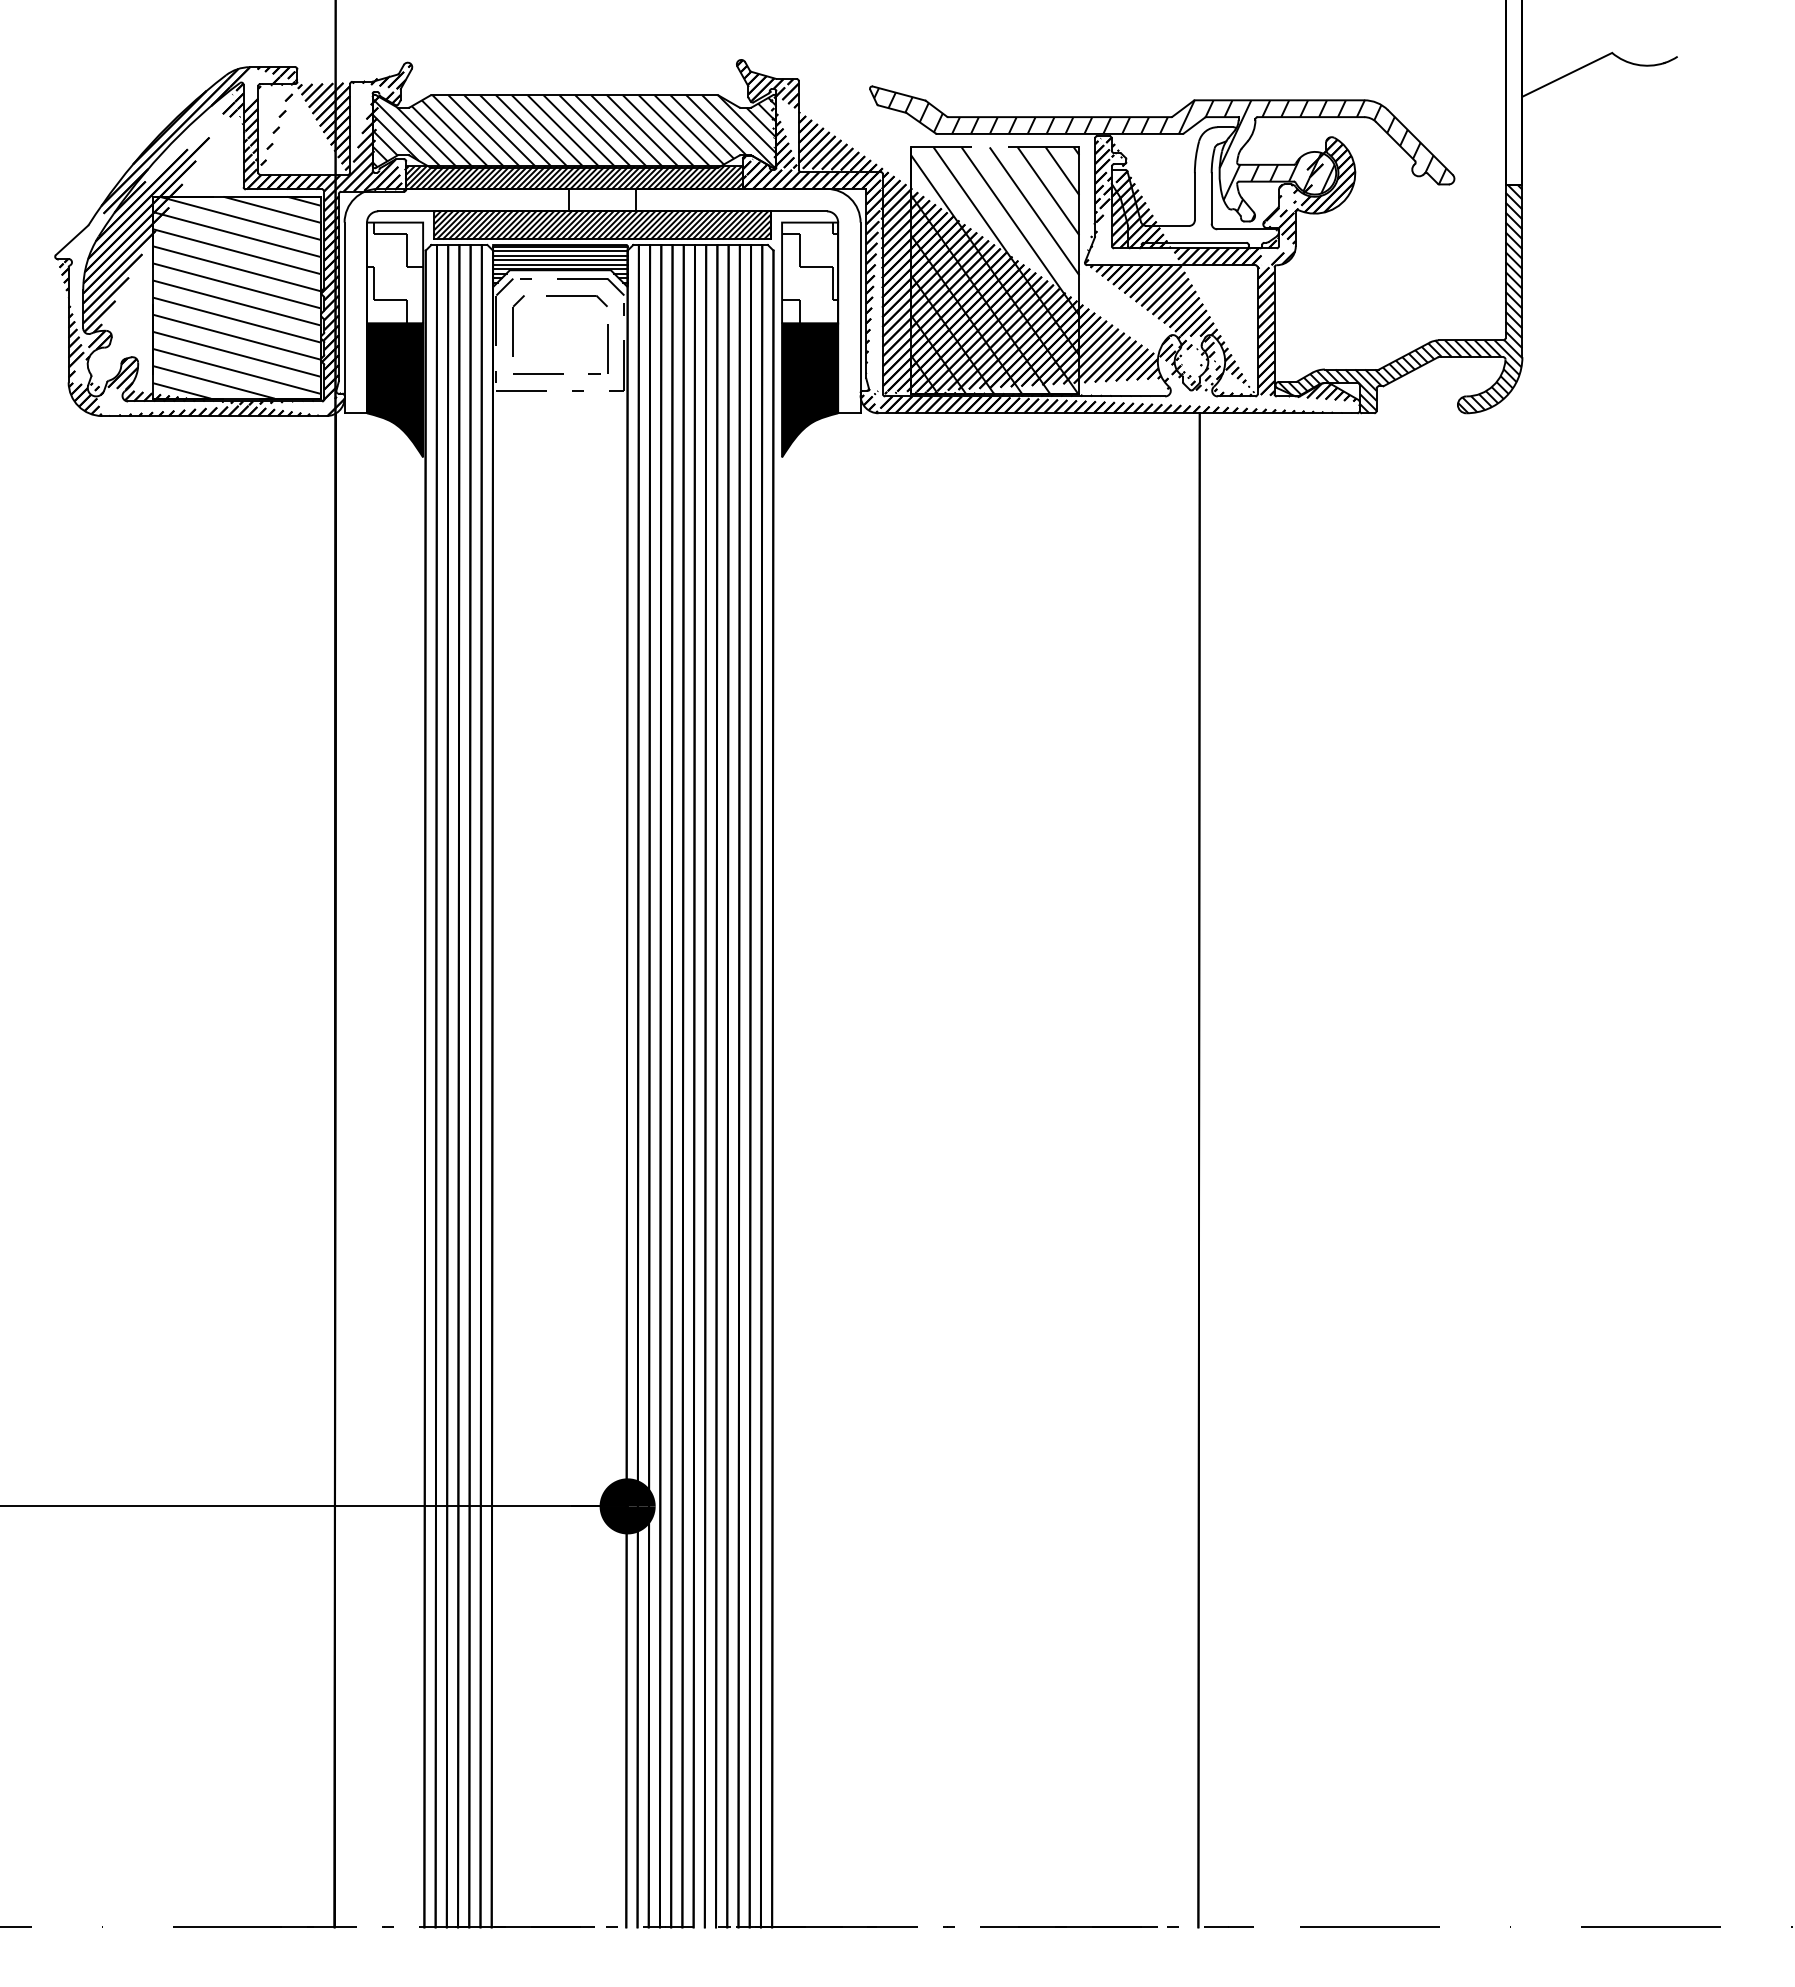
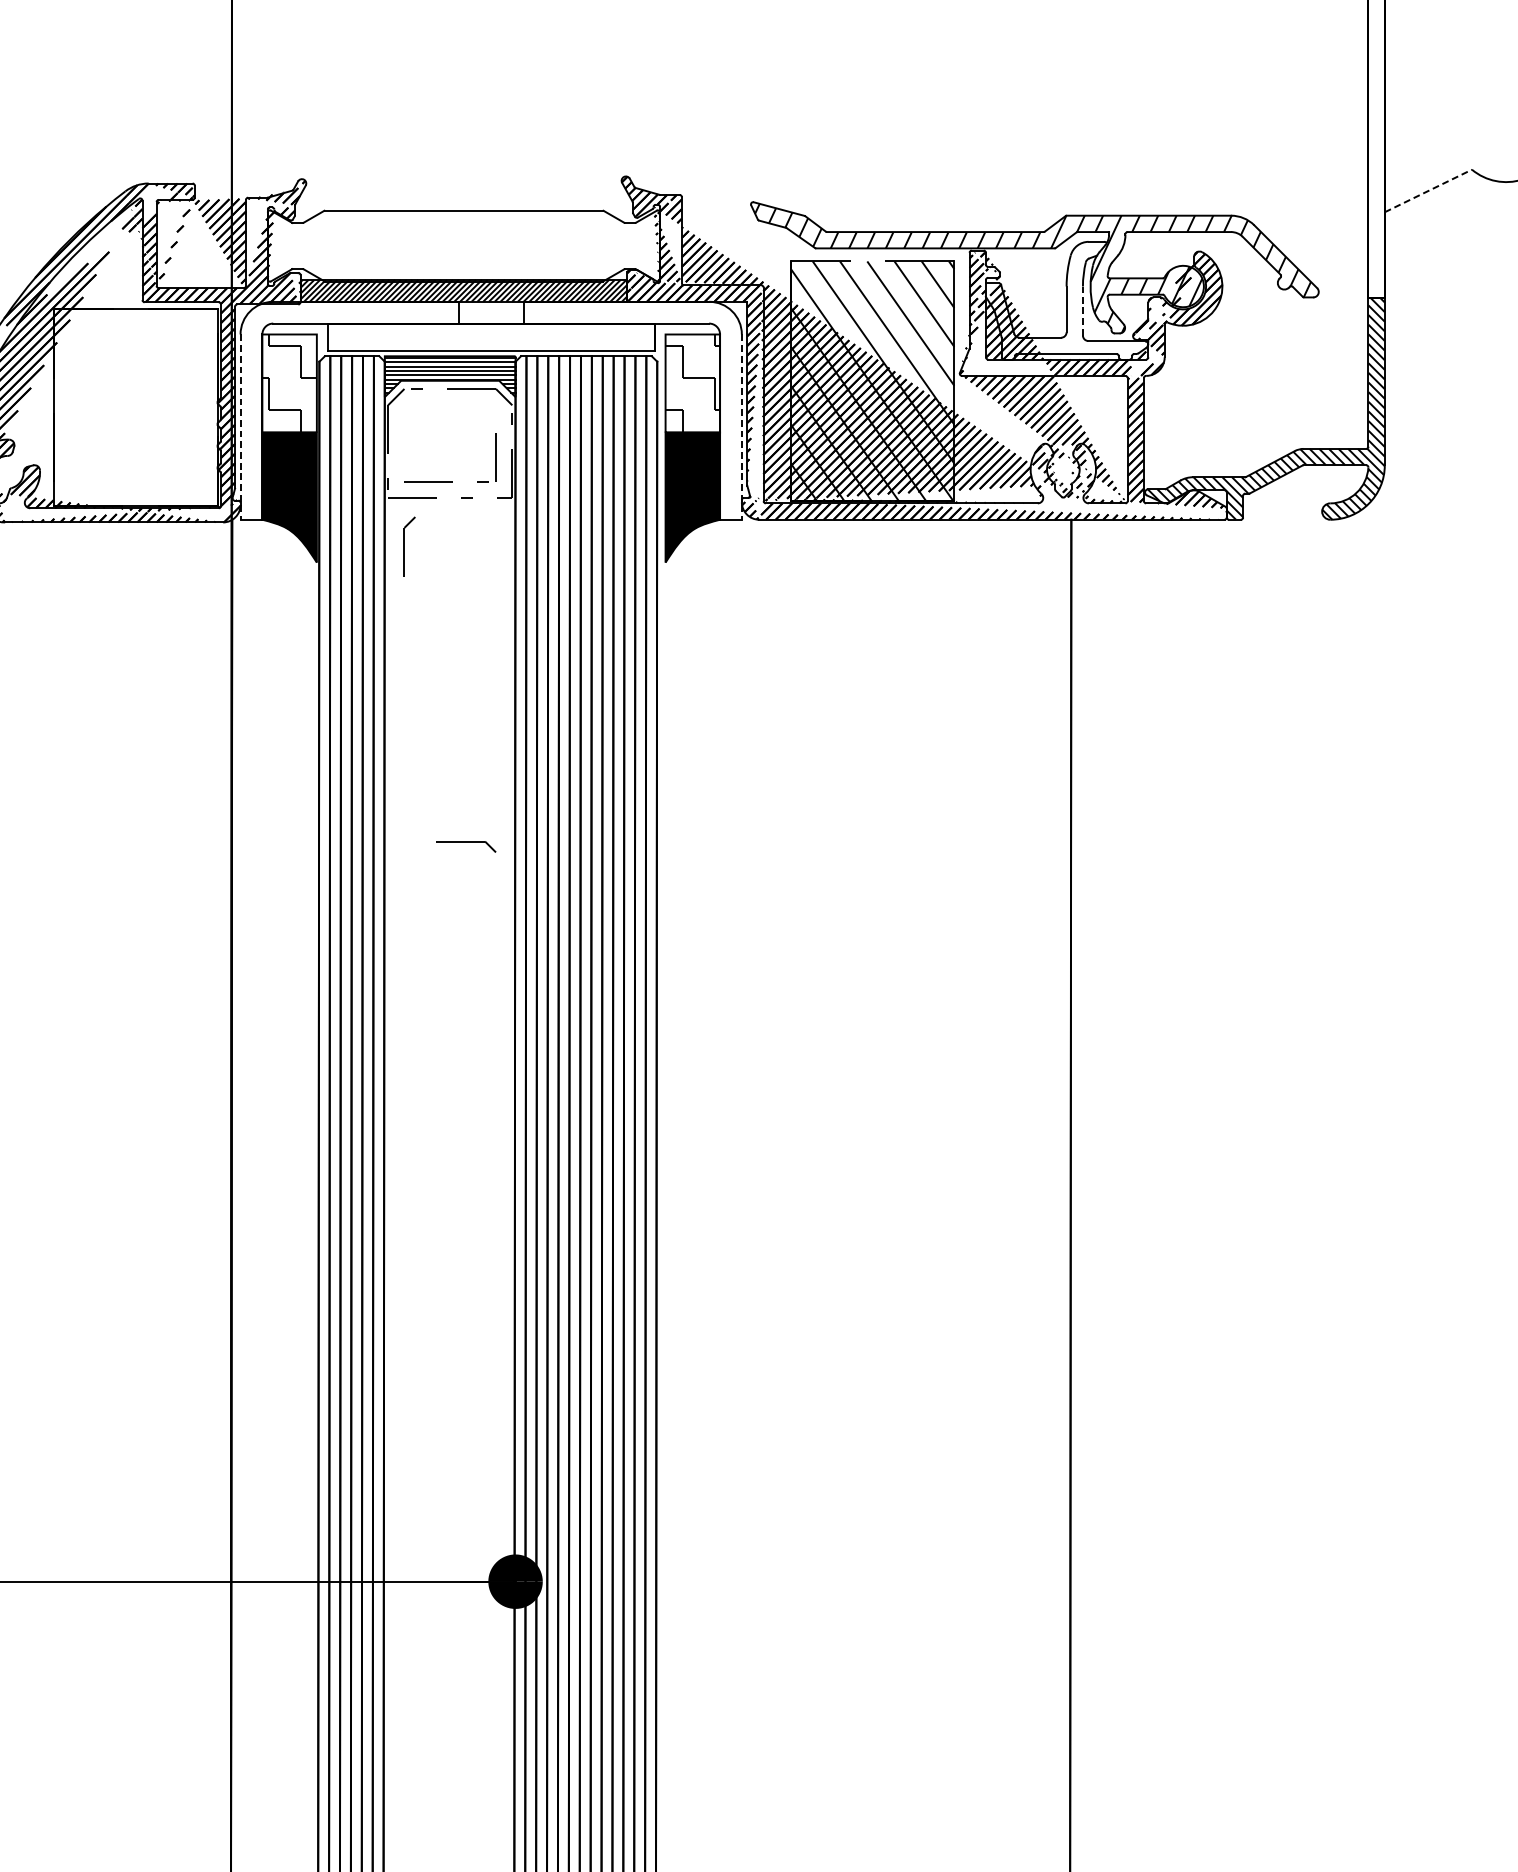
line: (1567, 74) -> (1428, 190), solid -> dashed
hatch: (574, 131) -> (463, 245), removed
line: (1211, 197) -> (1082, 310), solid -> dashed
hatch: (602, 225) -> (491, 337), removed
hatch: (236, 297) -> (135, 407), removed
part: (576, 301) -> (465, 847), moved
line: (344, 318) -> (240, 427), solid -> dashed
line: (860, 318) -> (741, 427), solid -> dashed
part: (518, 325) -> (409, 546), moved

